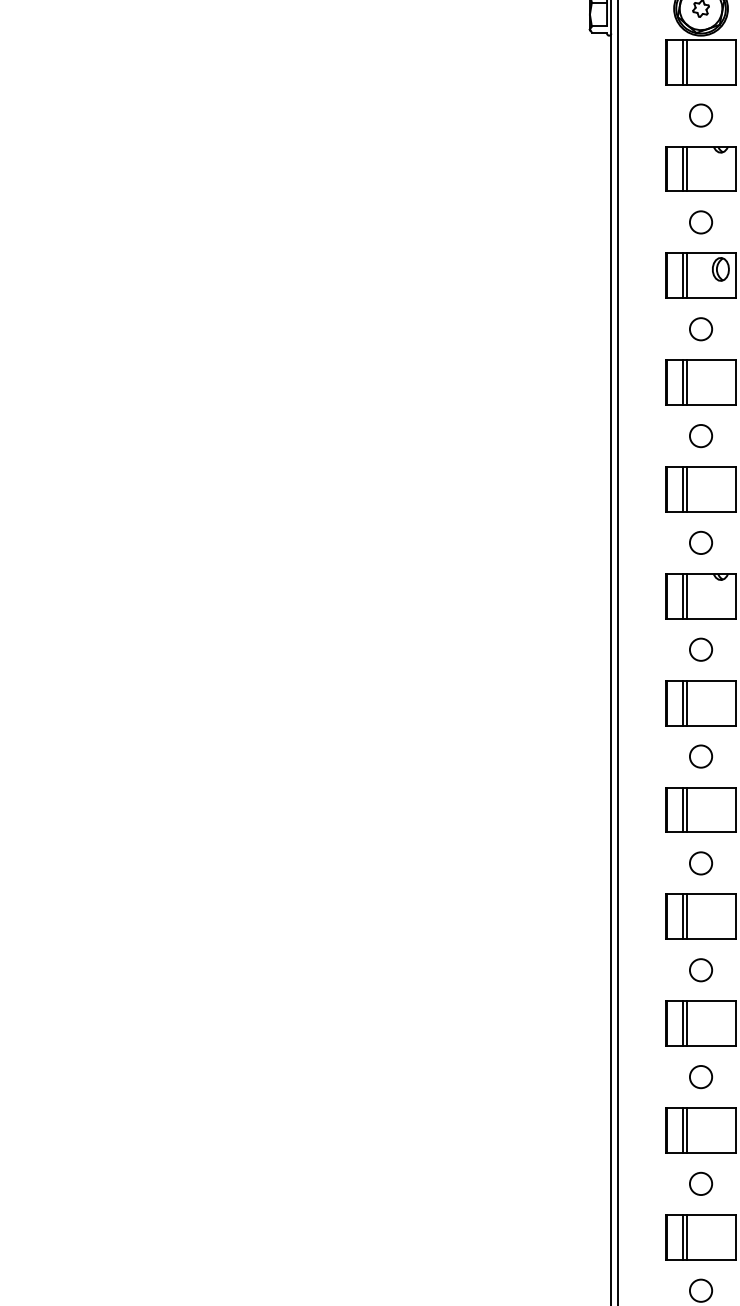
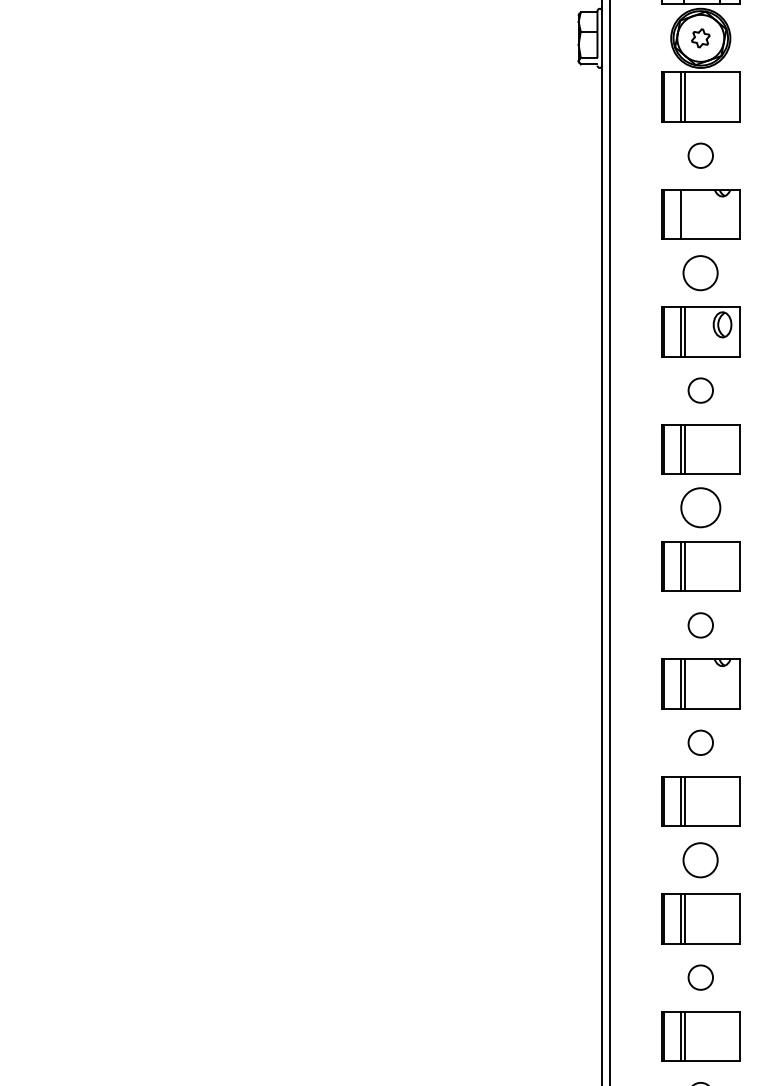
line: (686, 168) -> (684, 213), removed
circle: (701, 222) -> (701, 273), size x1.4
circle: (700, 436) -> (700, 508), size x1.6
circle: (701, 756) -> (701, 860), size x1.4

